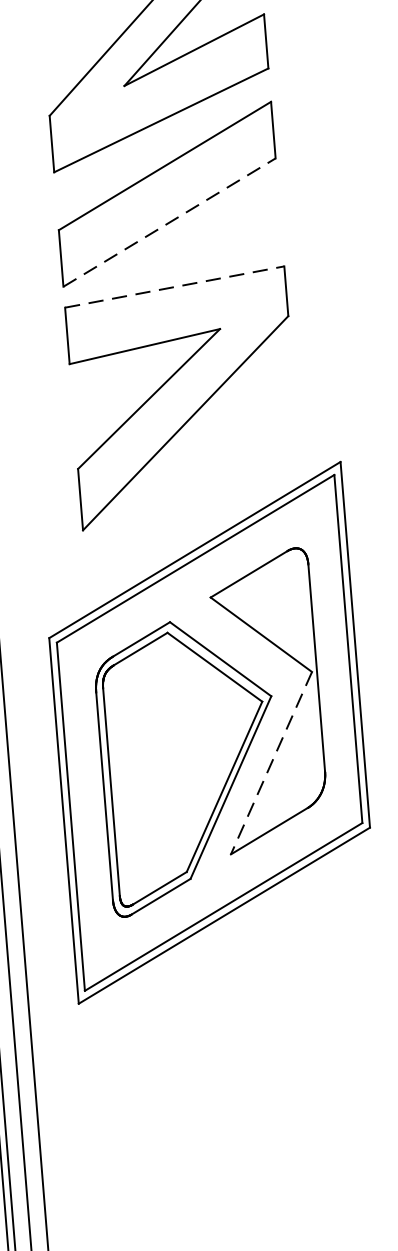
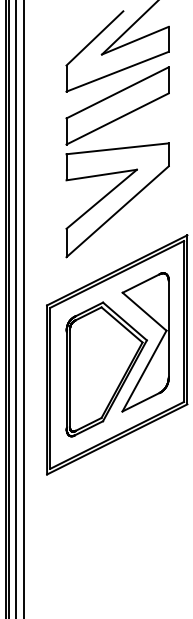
line: (171, 221) -> (118, 118), dashed -> solid
line: (176, 286) -> (118, 148), dashed -> solid
line: (271, 764) -> (144, 371), dashed -> solid

